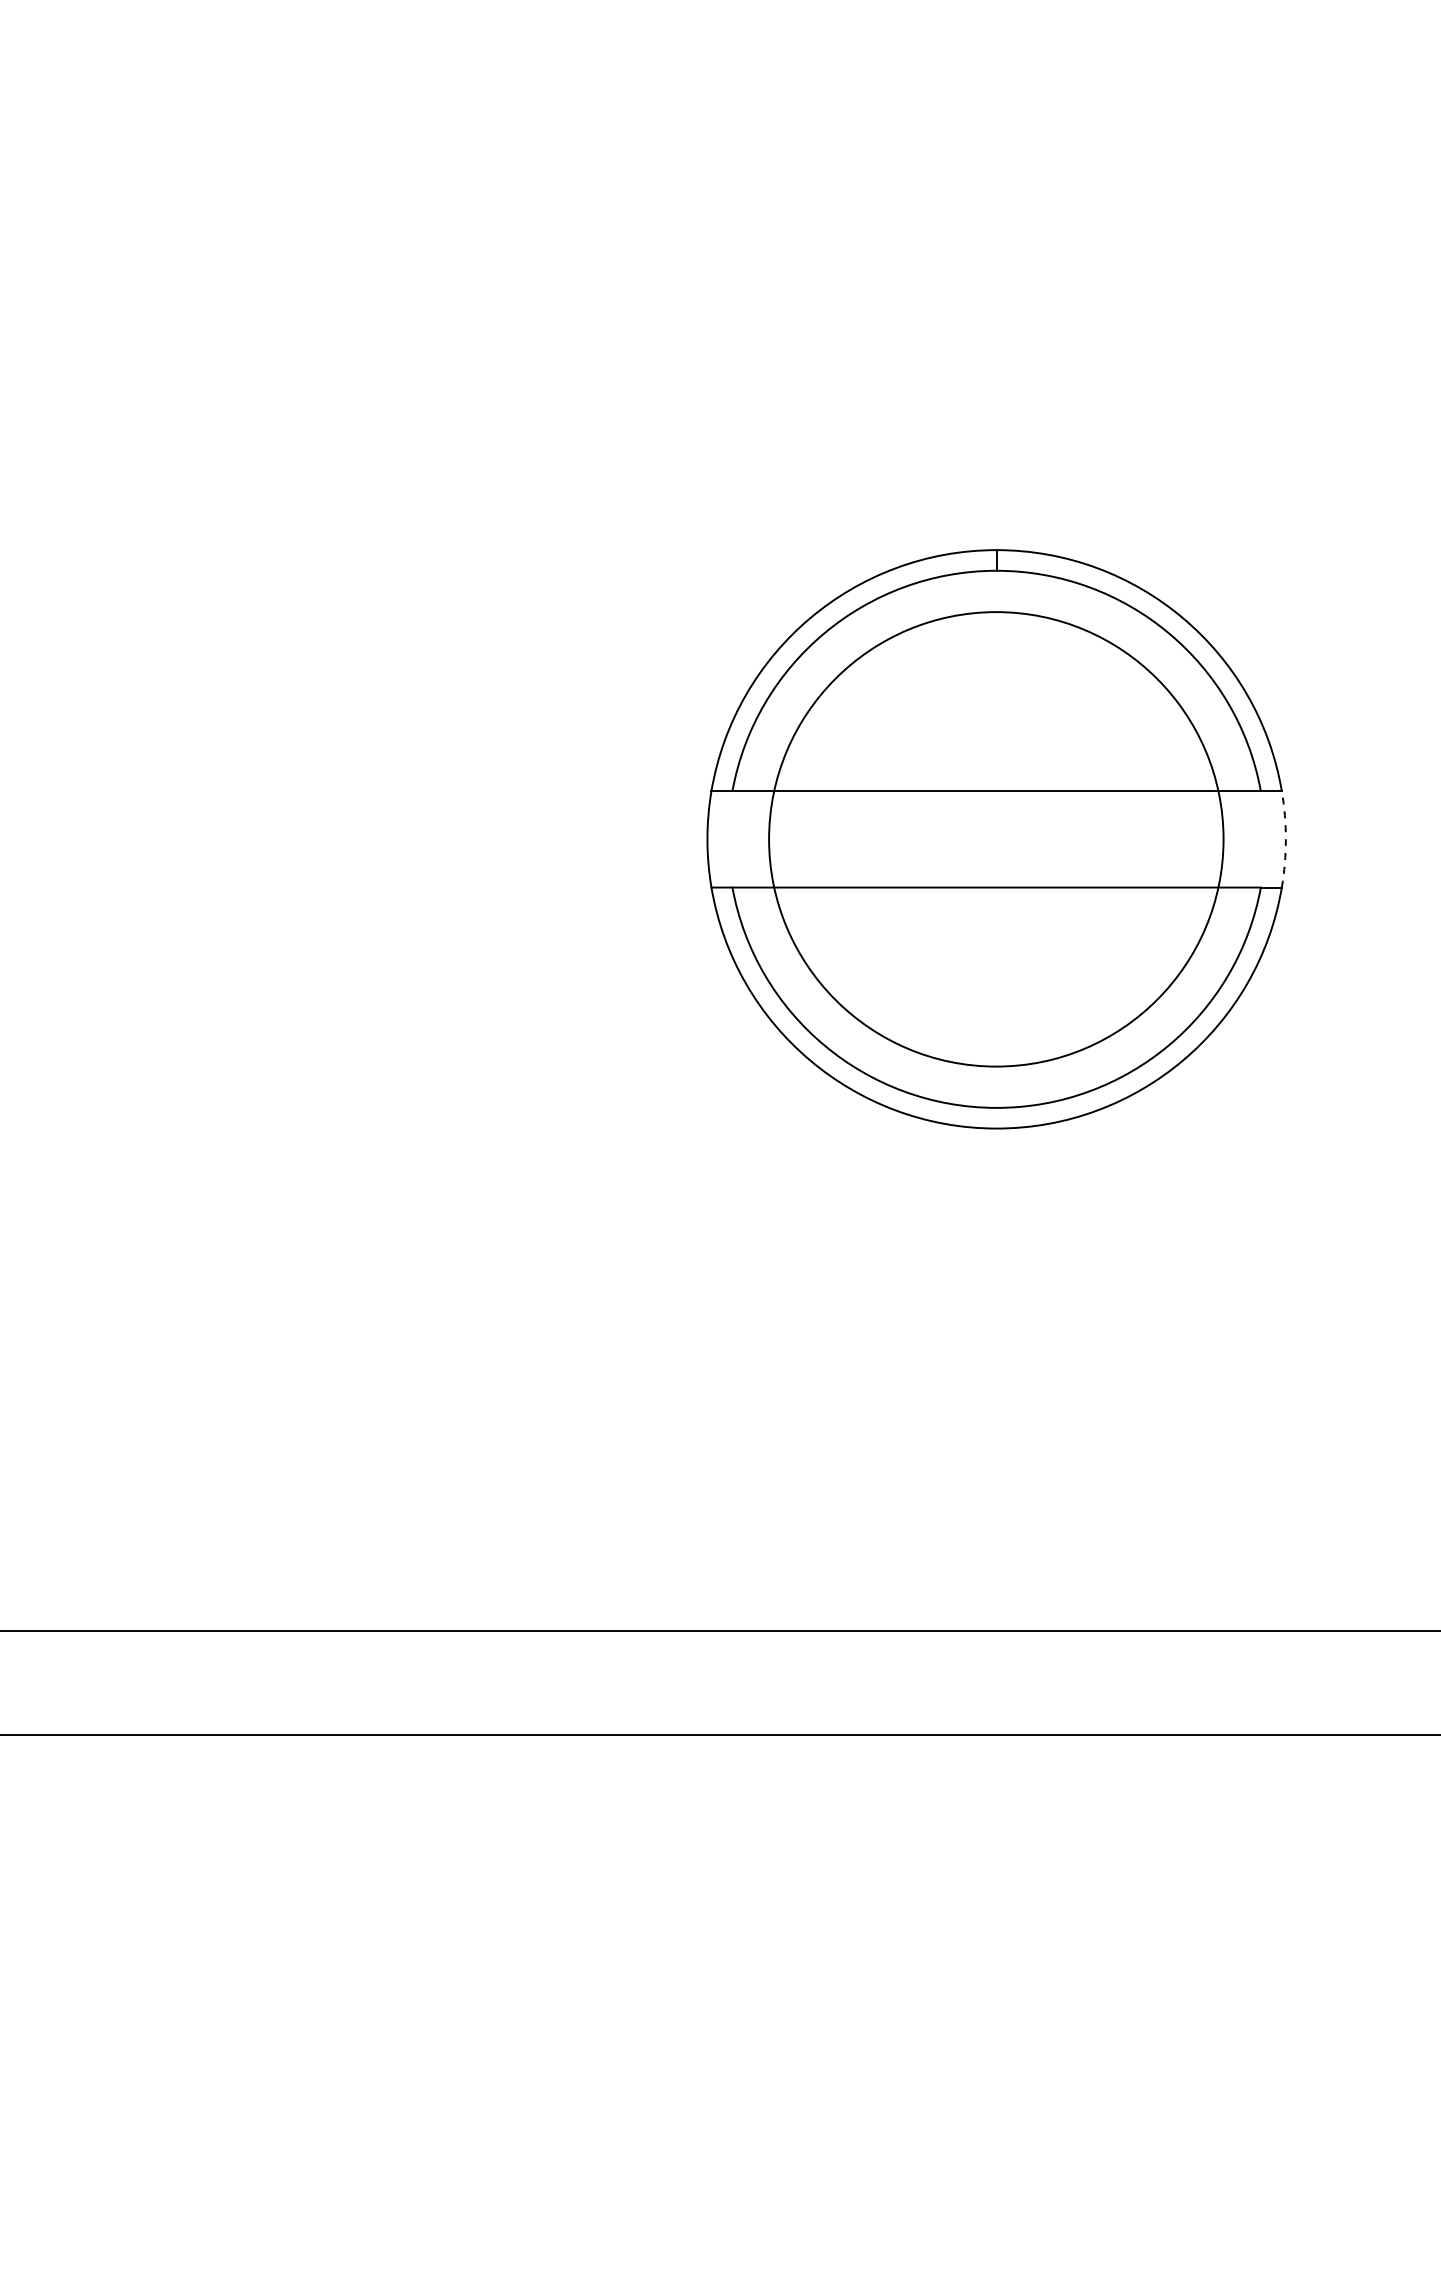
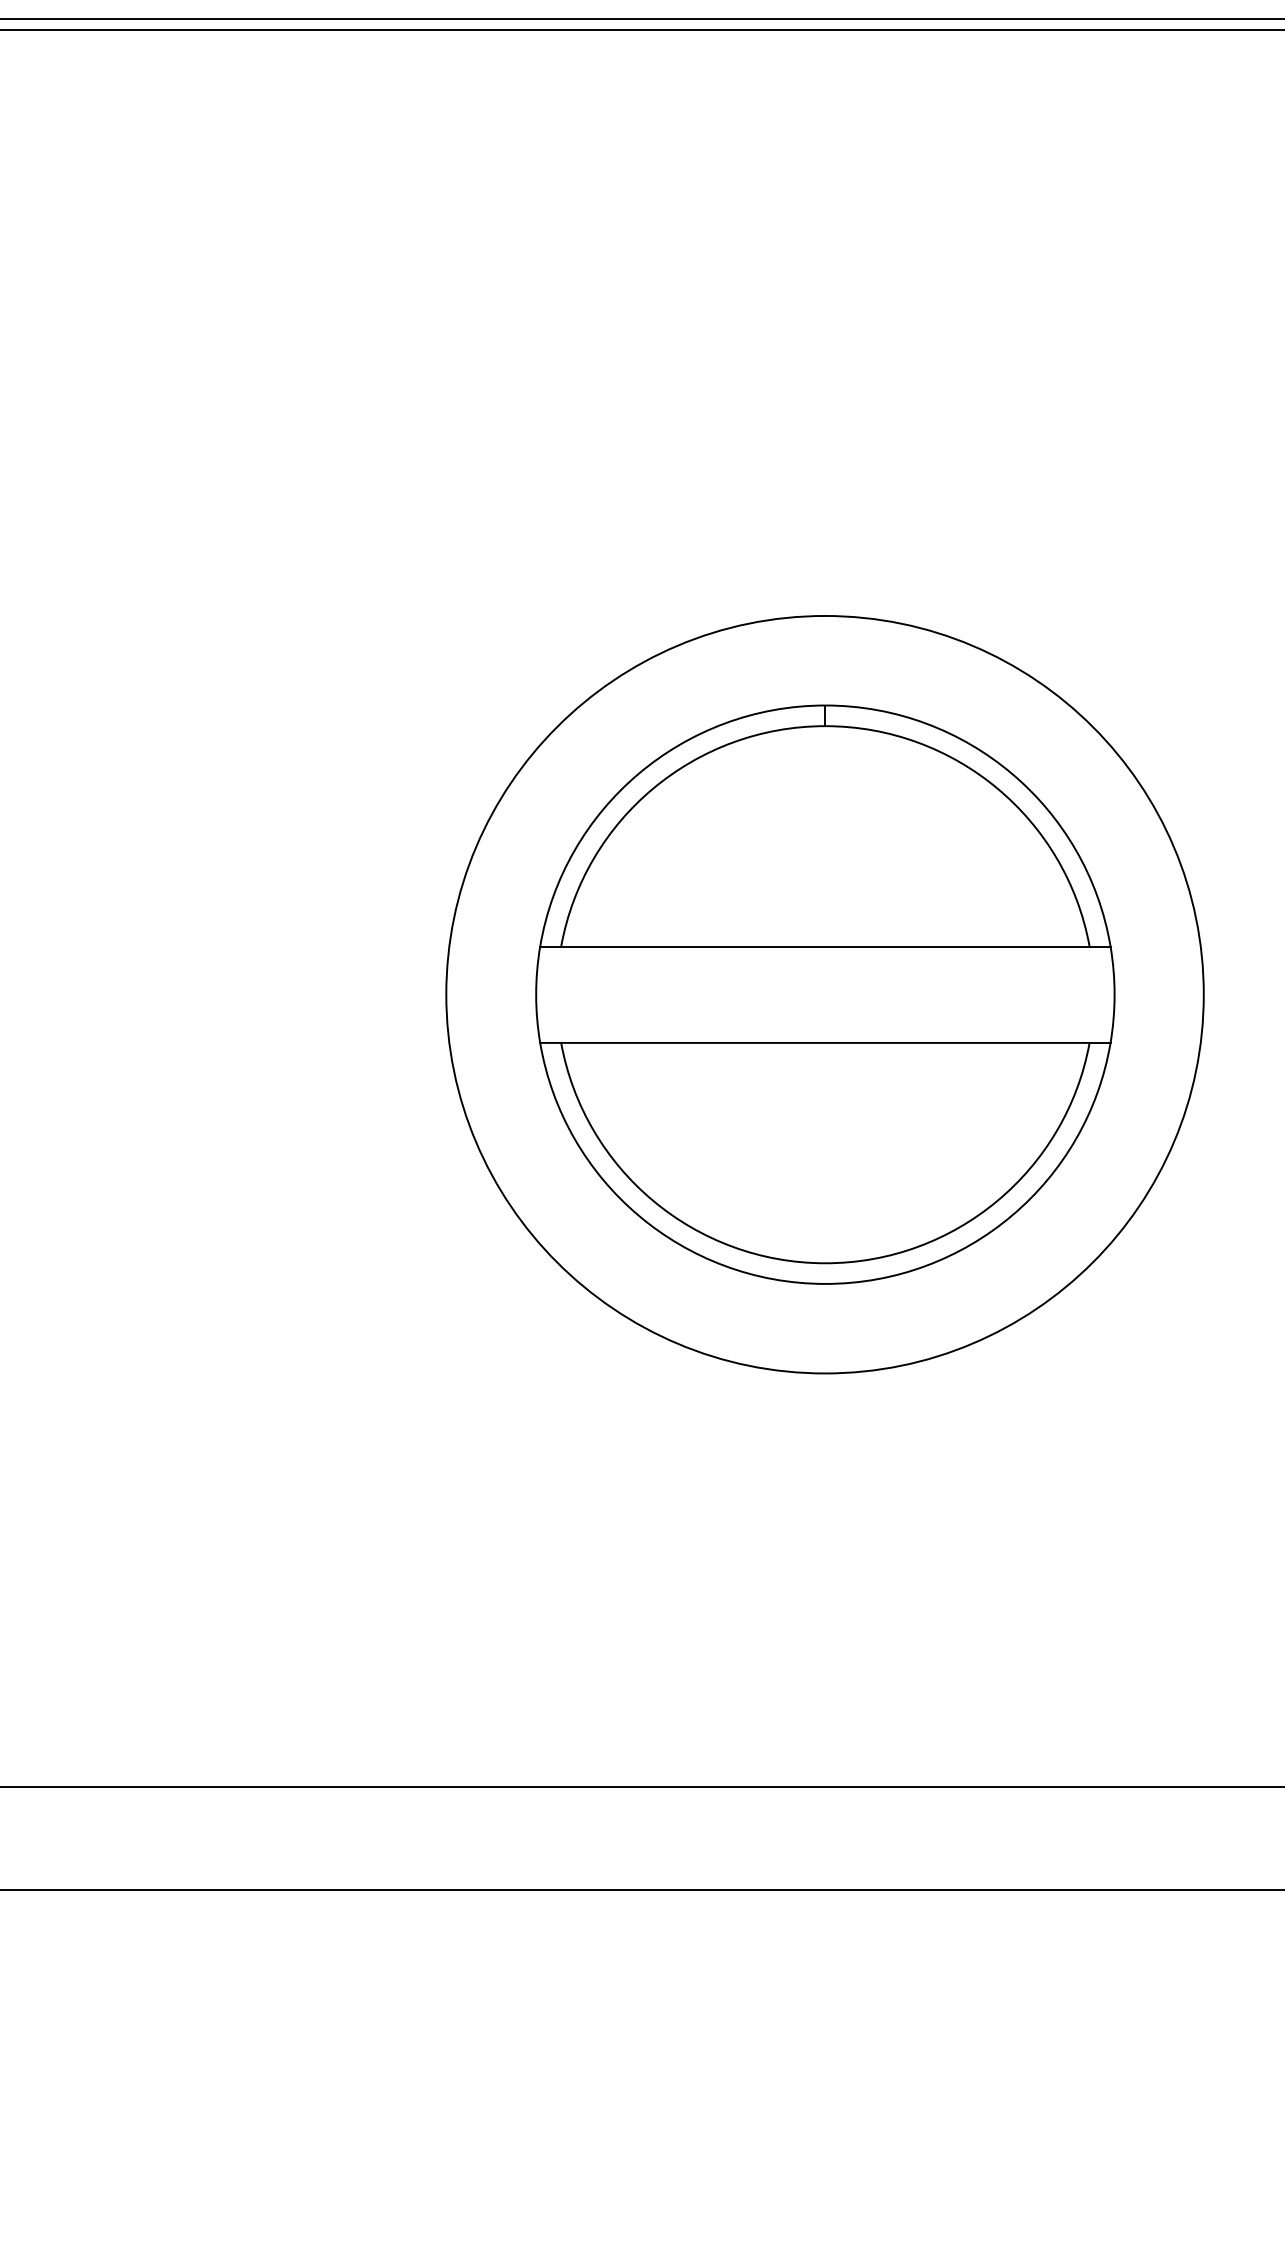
circle: (996, 839) -> (825, 994), size x1.67
arc: (1285, 839) -> (1114, 994), dashed -> solid

